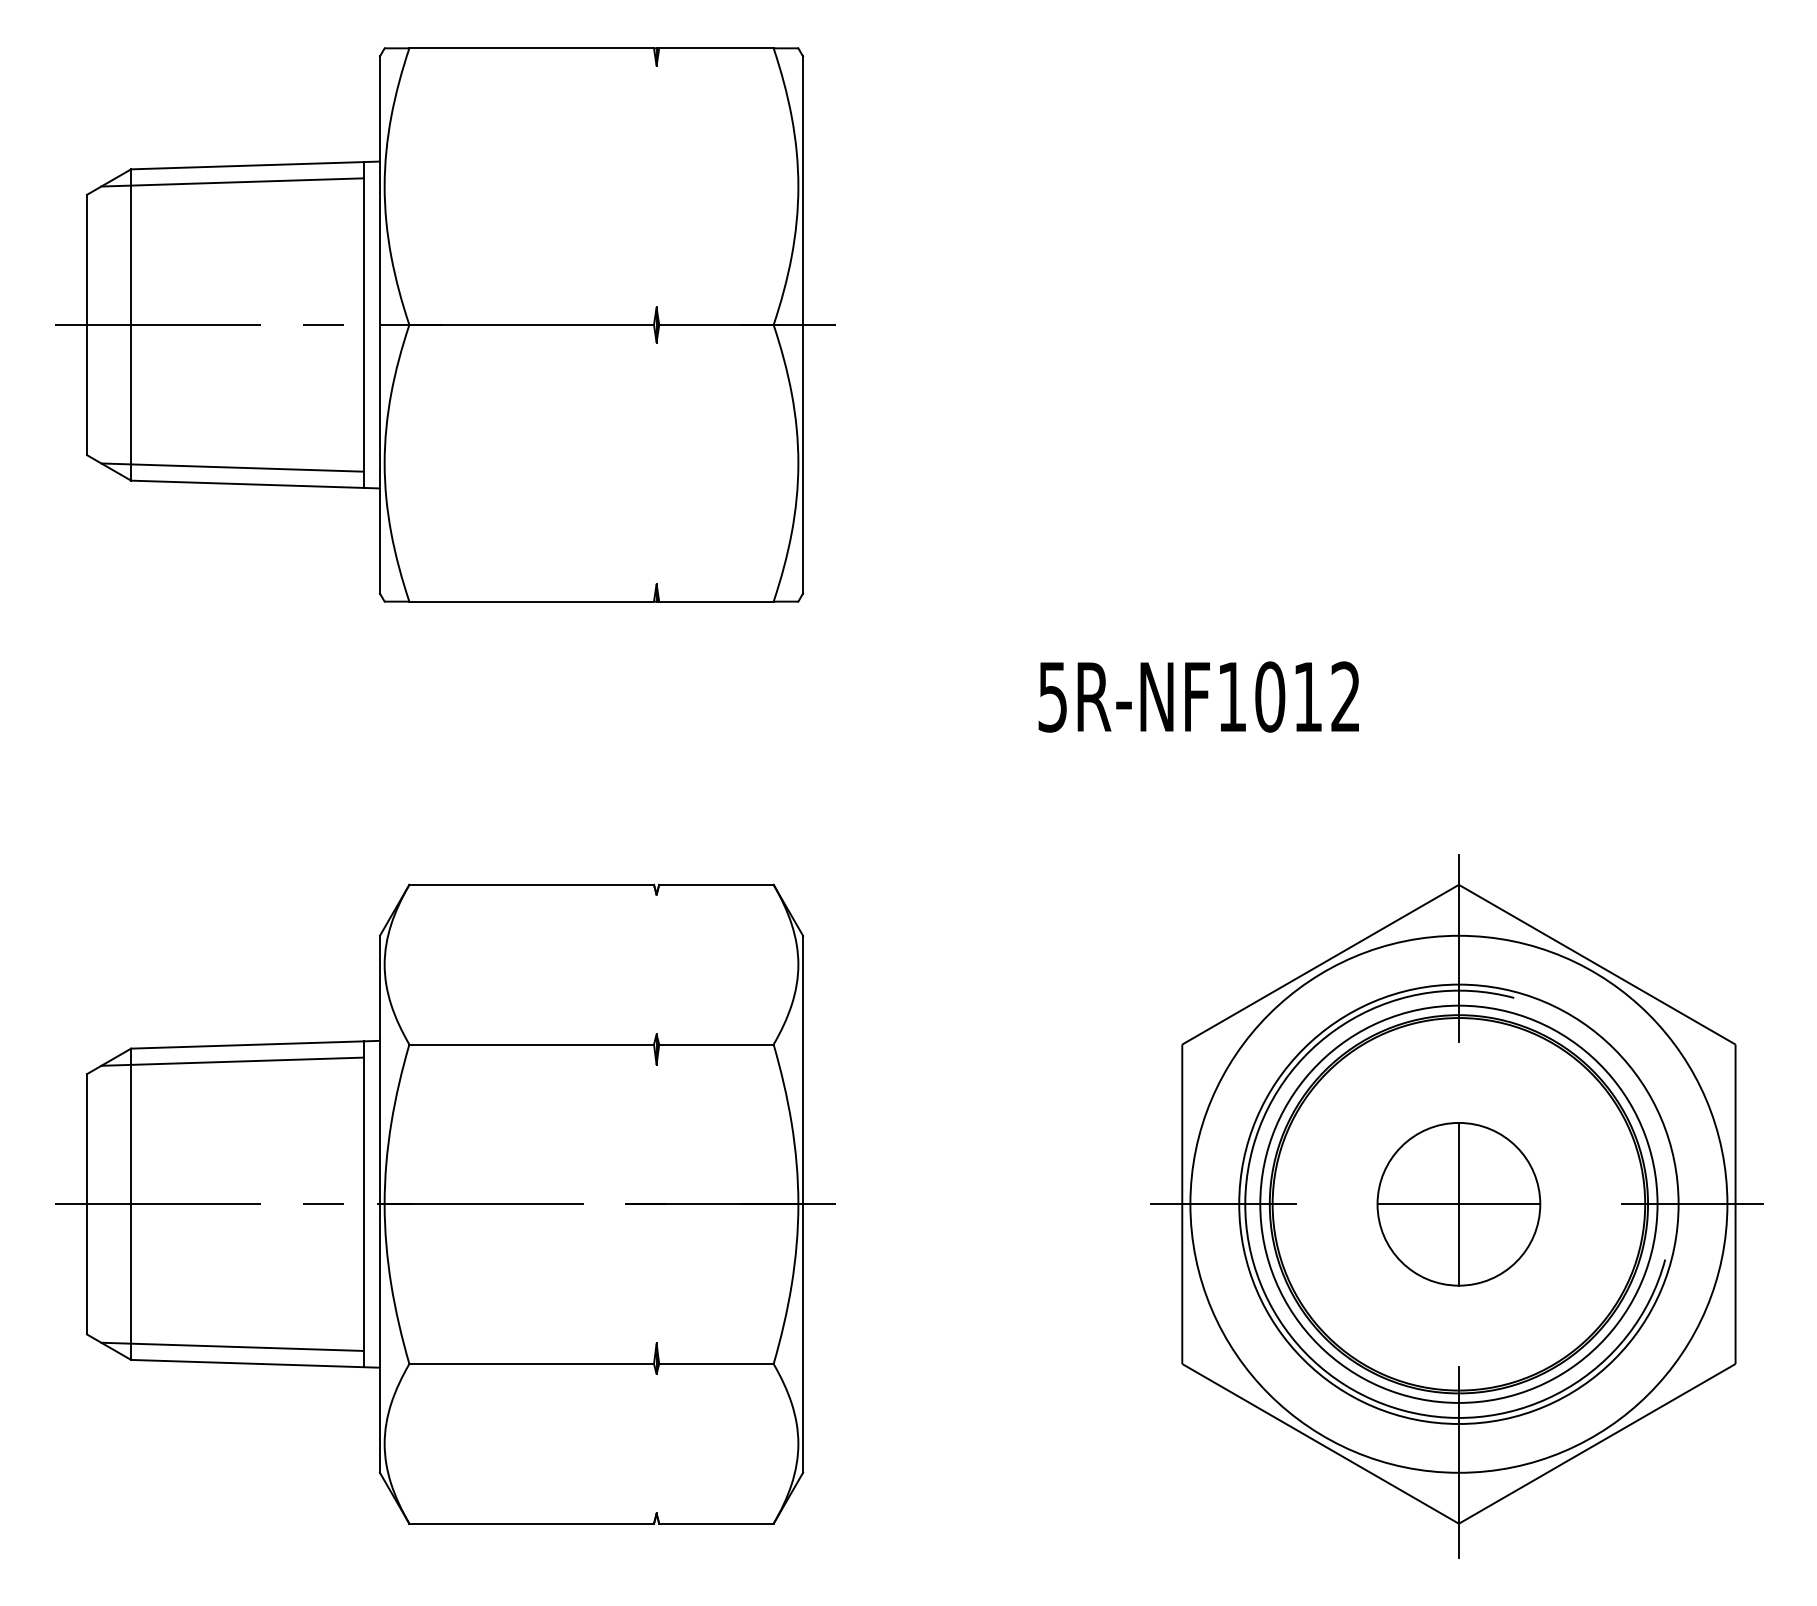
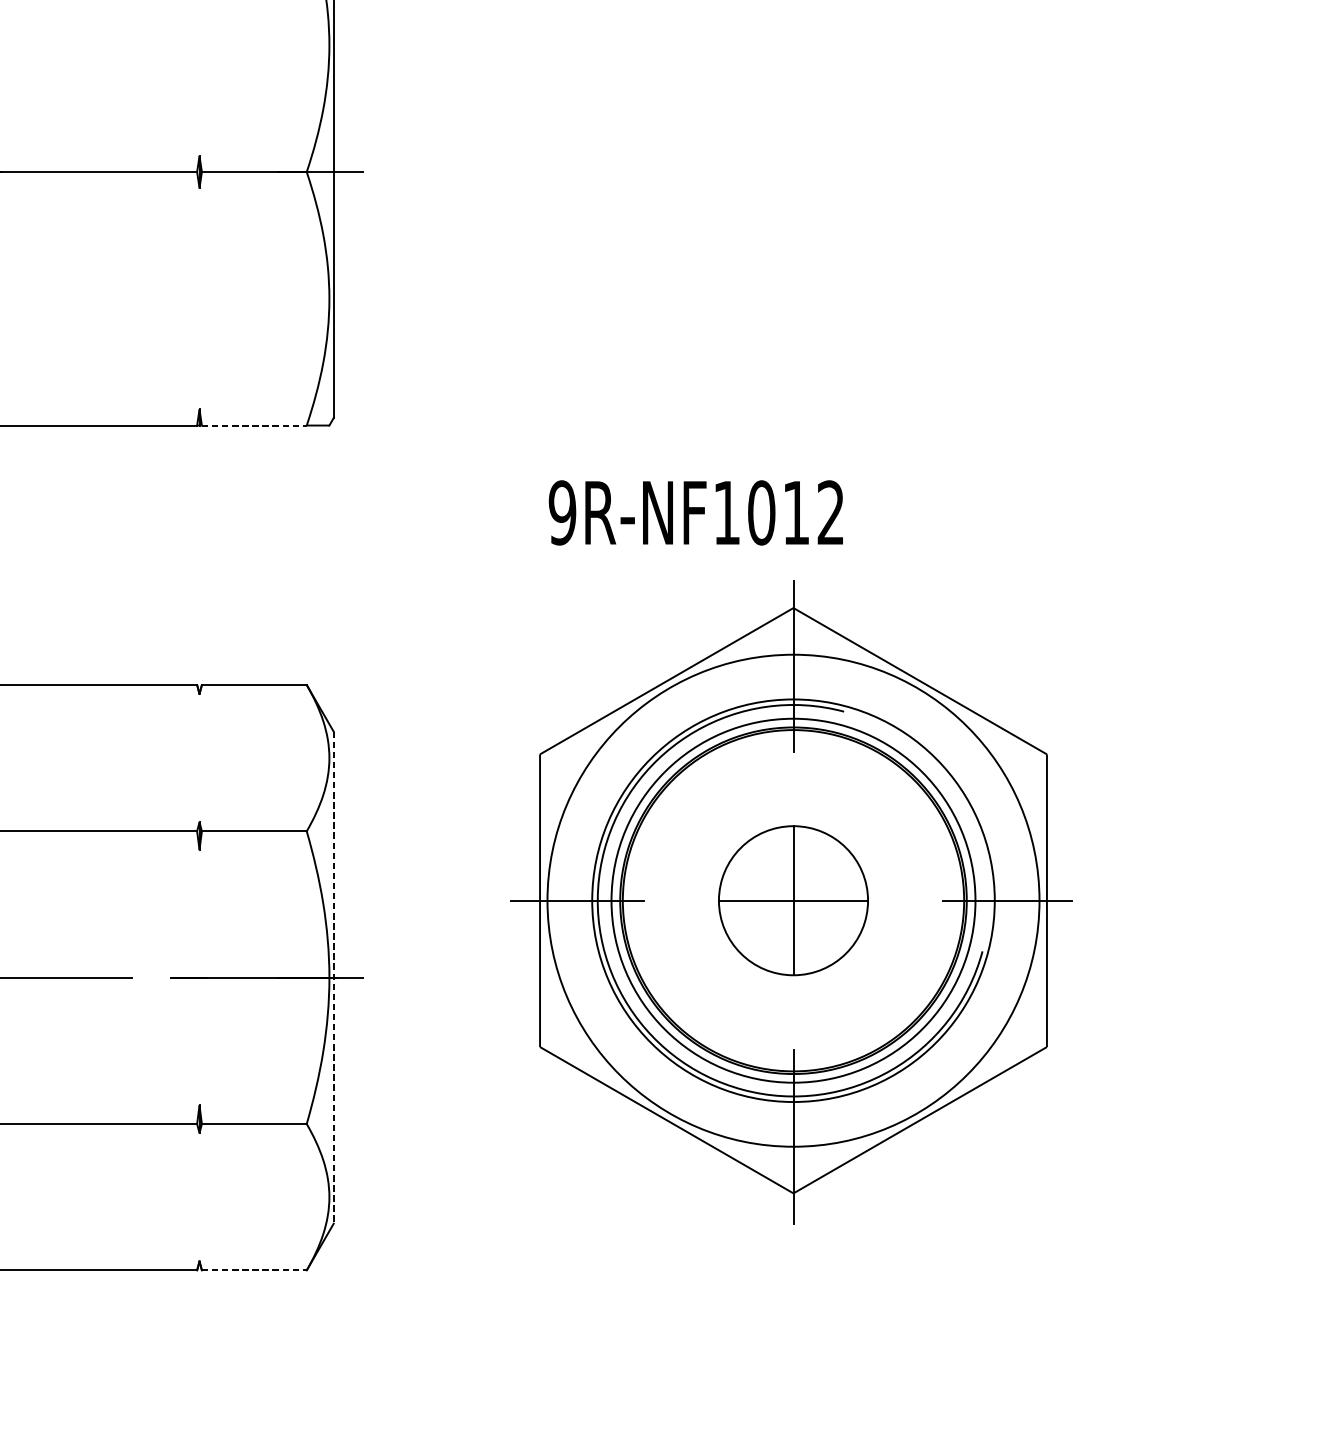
line: (716, 601) -> (254, 425), solid -> dashed
text: (1052, 696) -> (562, 512), 5R-NF1012 -> 9R-NF1012
line: (803, 1204) -> (334, 977), solid -> dashed
part: (1456, 1206) -> (791, 902), moved
line: (716, 1523) -> (254, 1270), solid -> dashed

